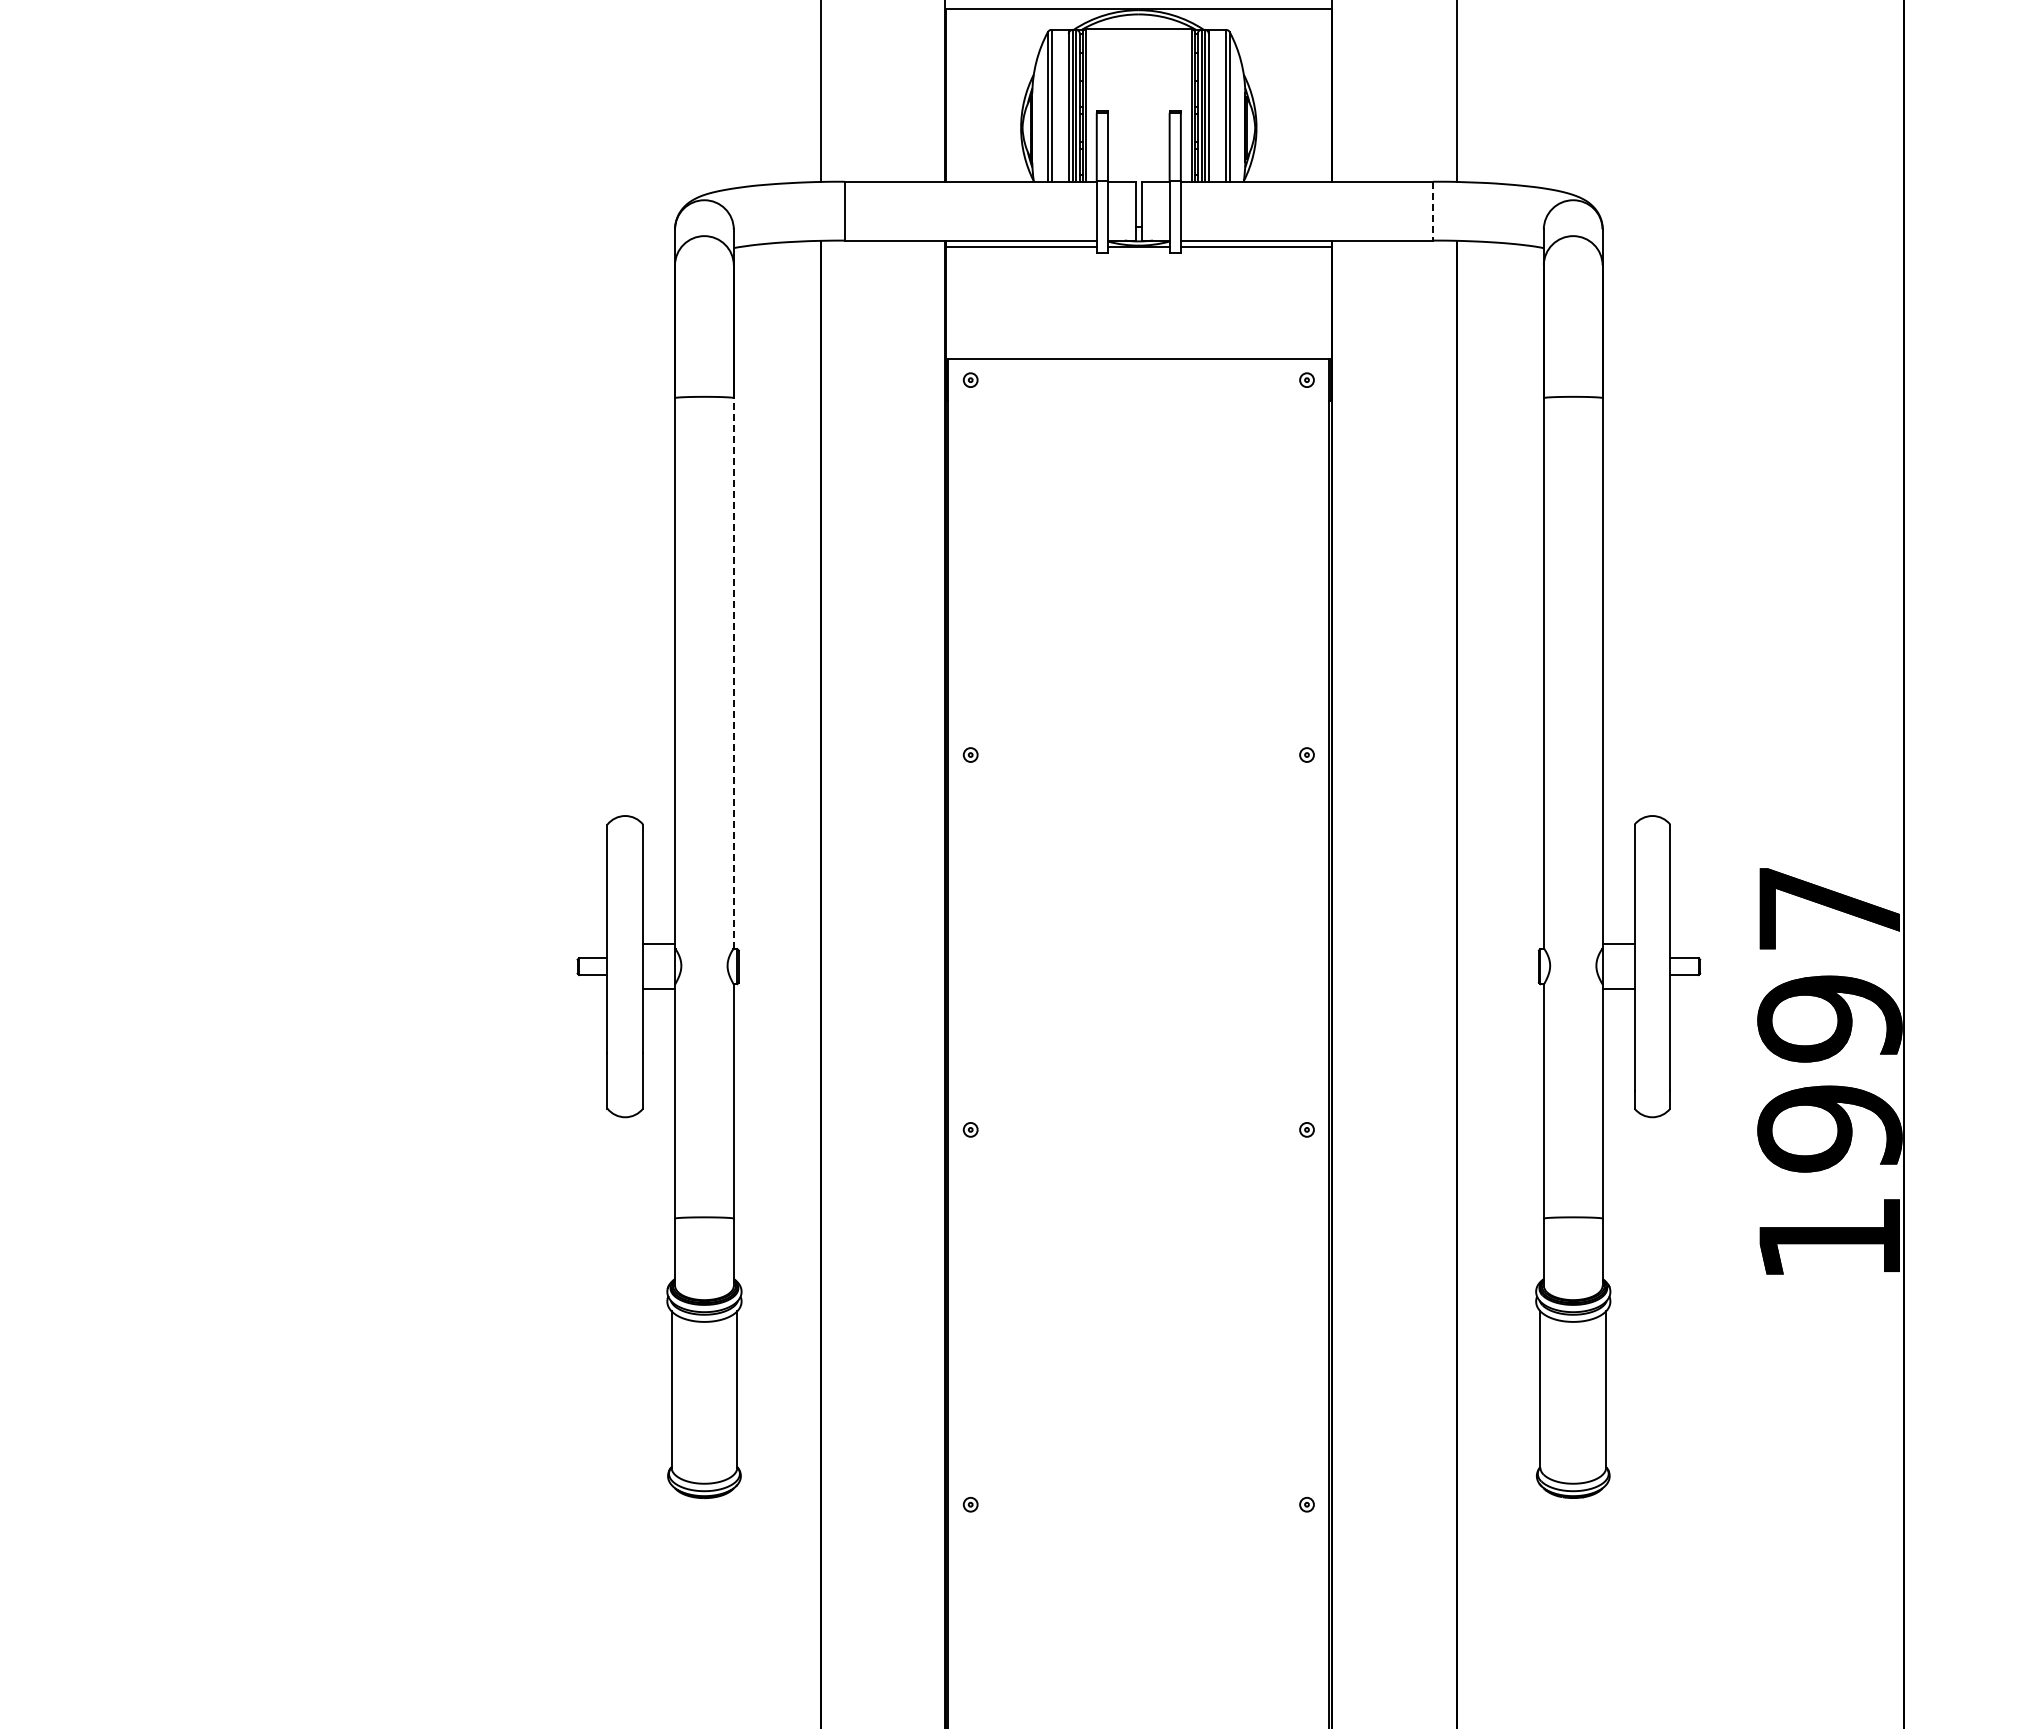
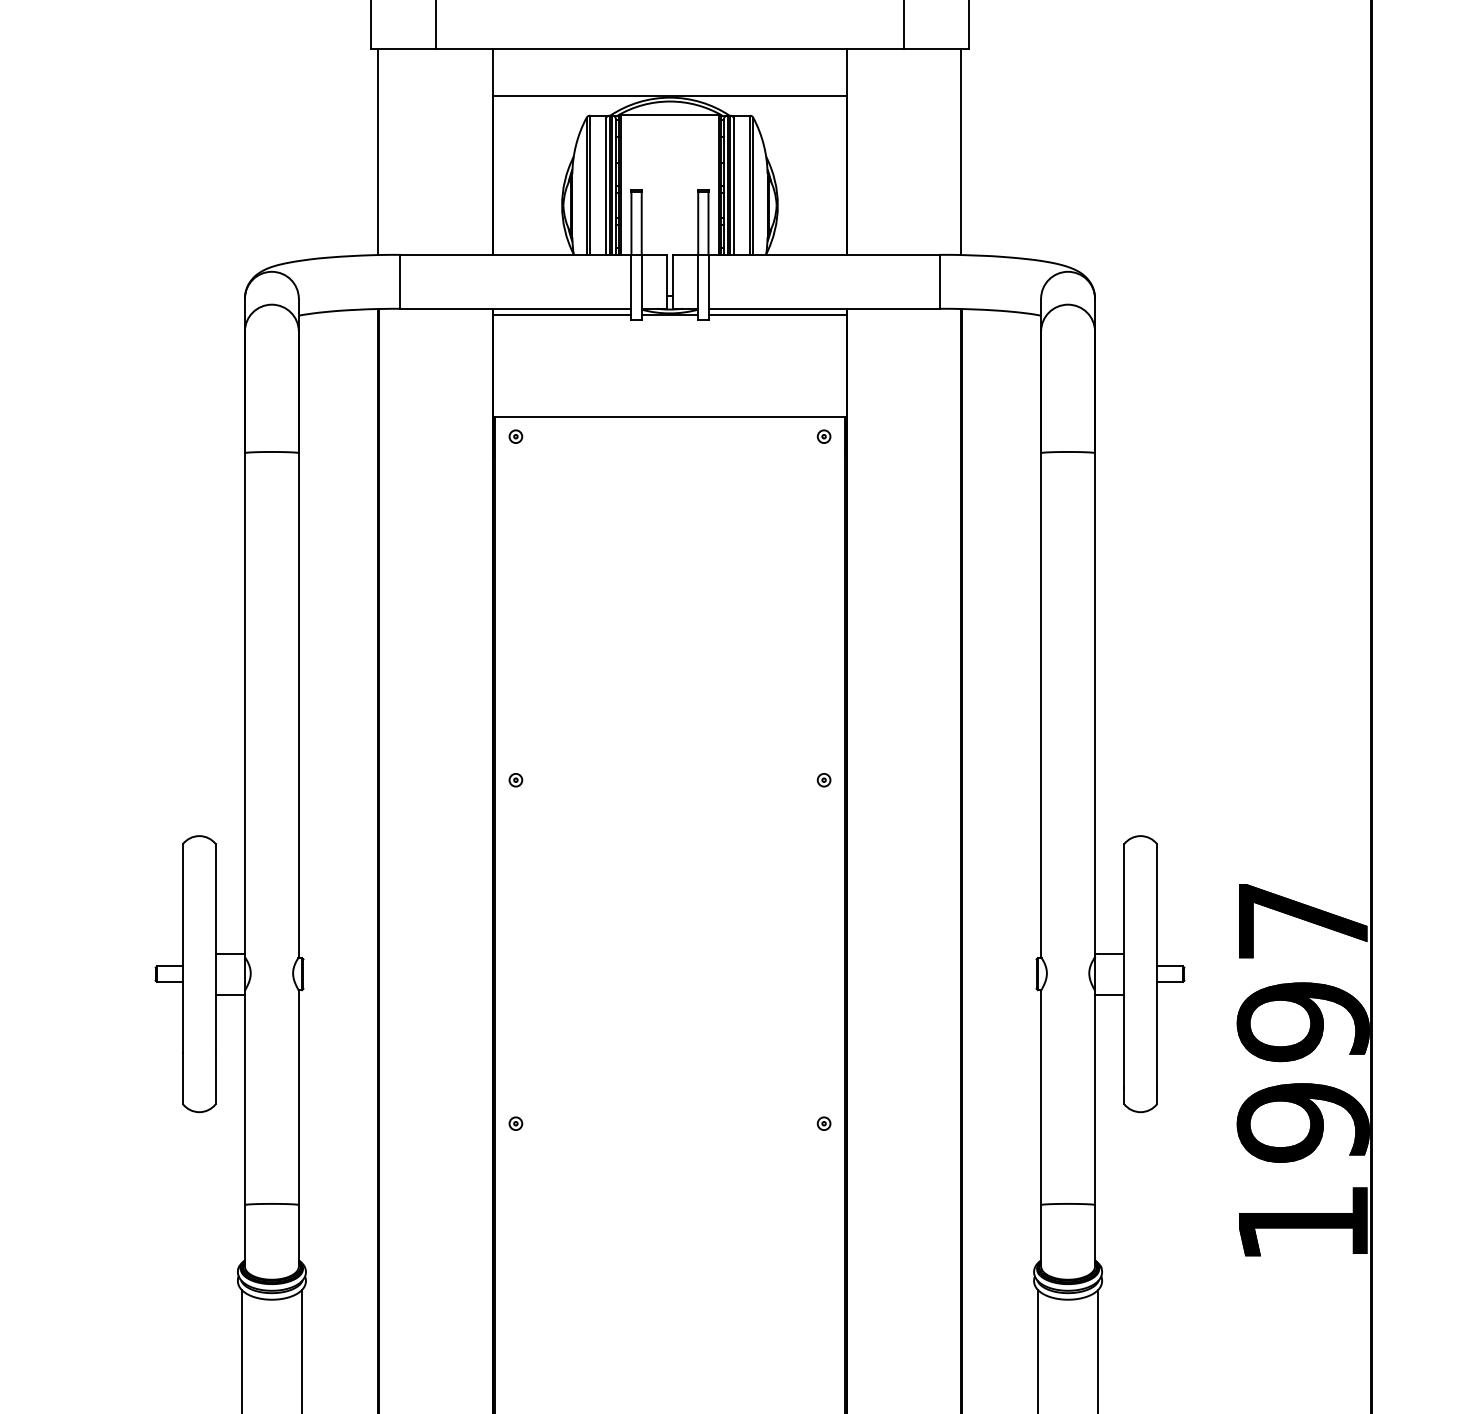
line: (1433, 211) -> (940, 282), dashed -> solid
line: (733, 672) -> (298, 704), dashed -> solid

